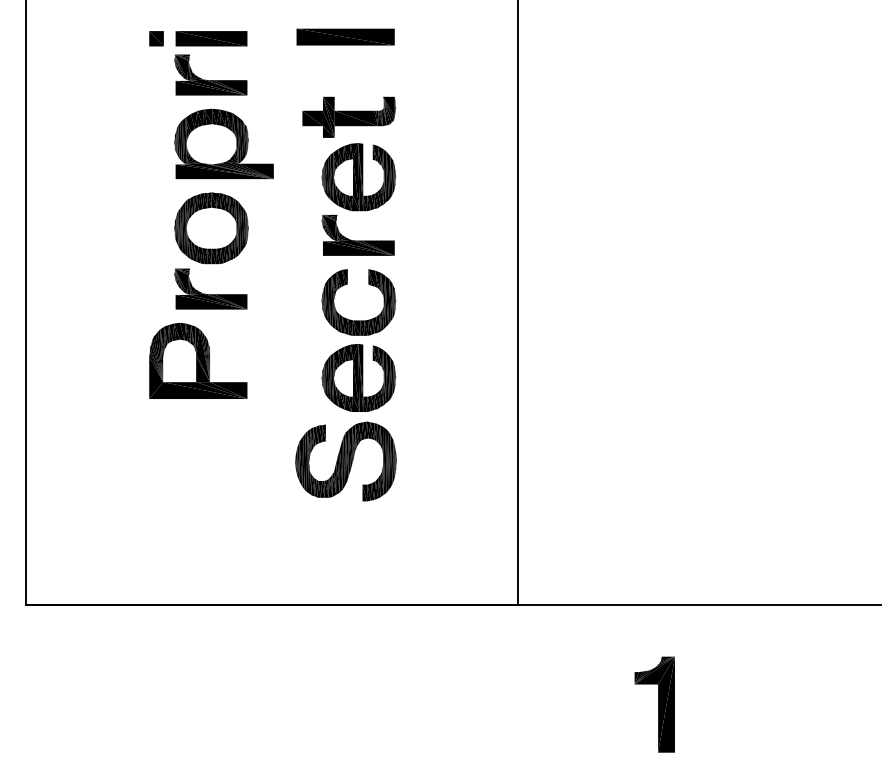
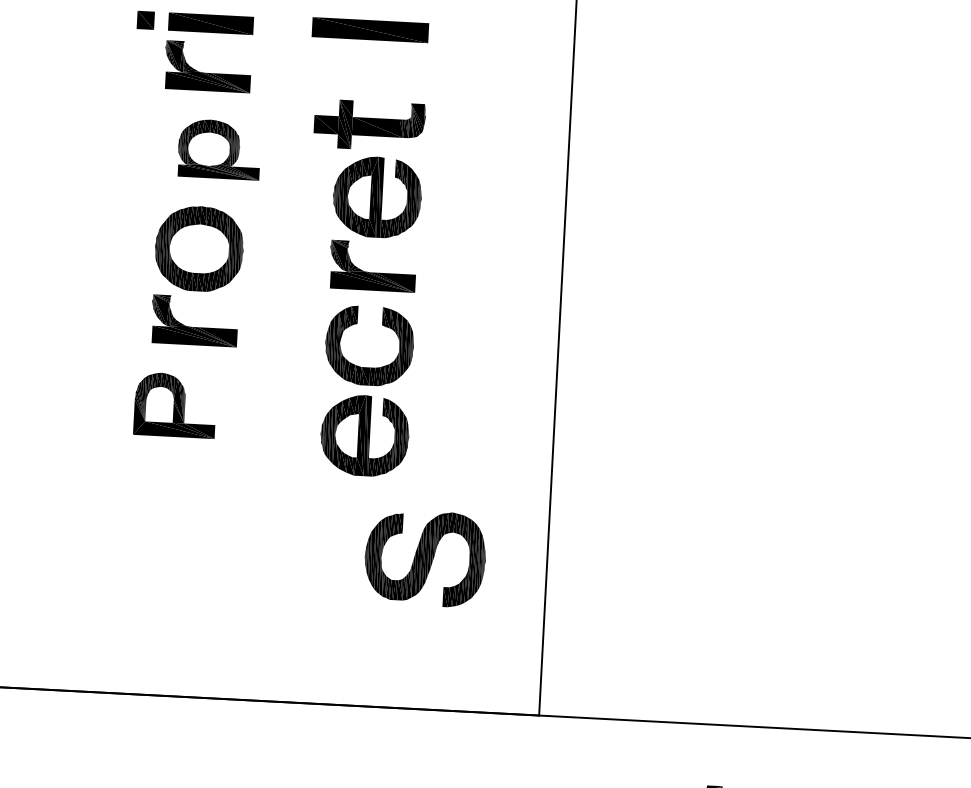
part: (223, 143) -> (218, 148), size x0.7
part: (198, 360) -> (175, 404), size x0.7
part: (345, 461) -> (424, 558), moved

